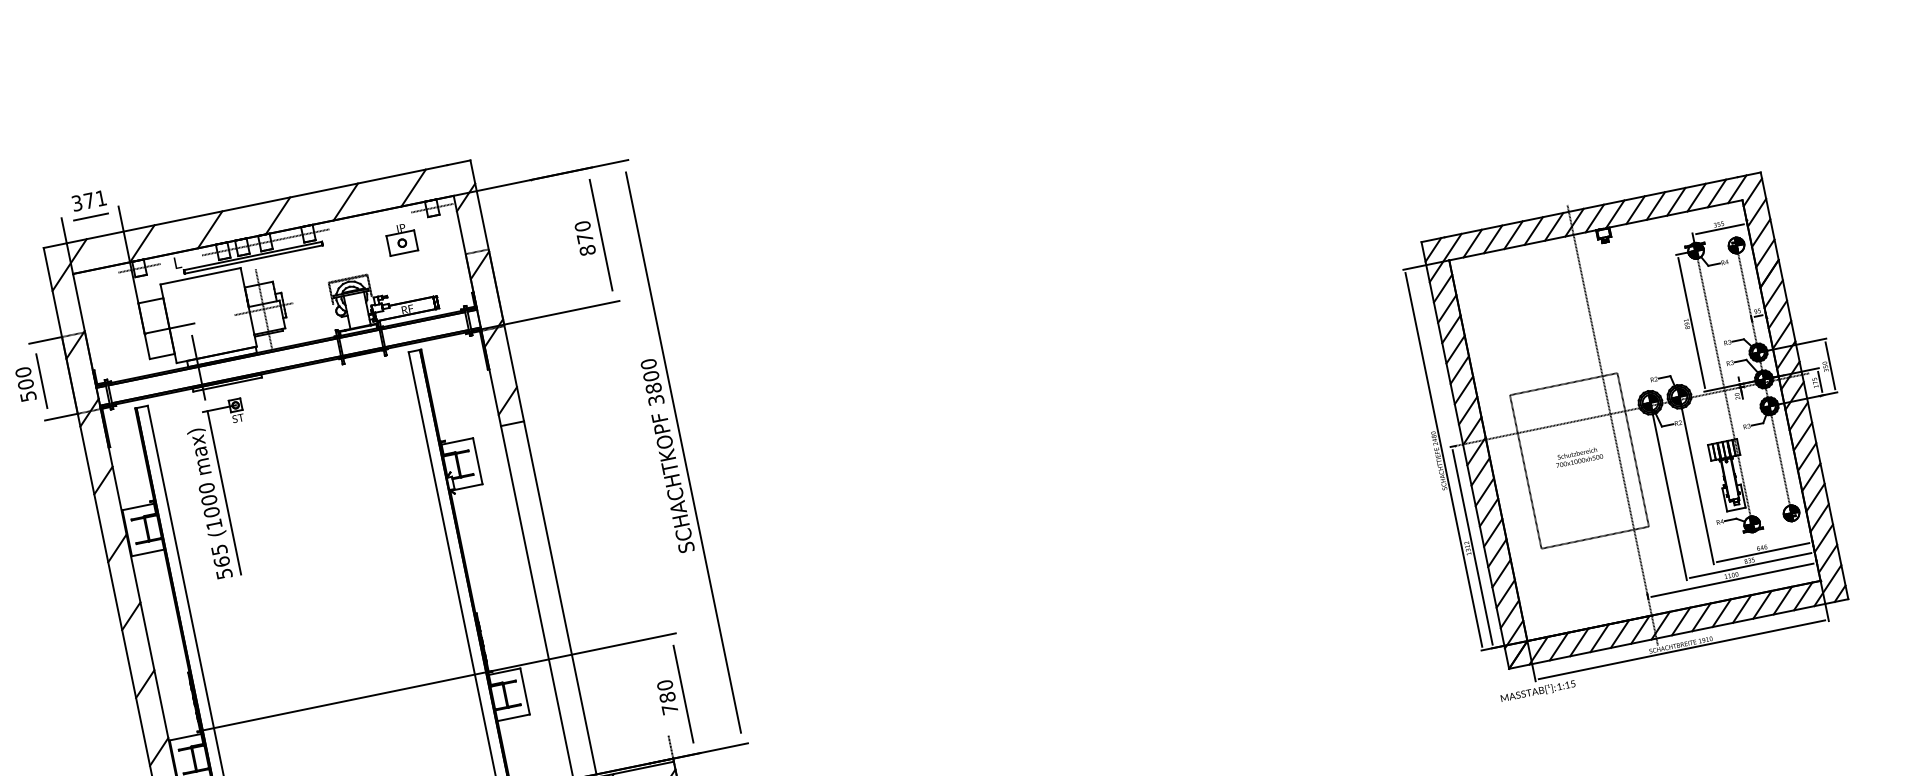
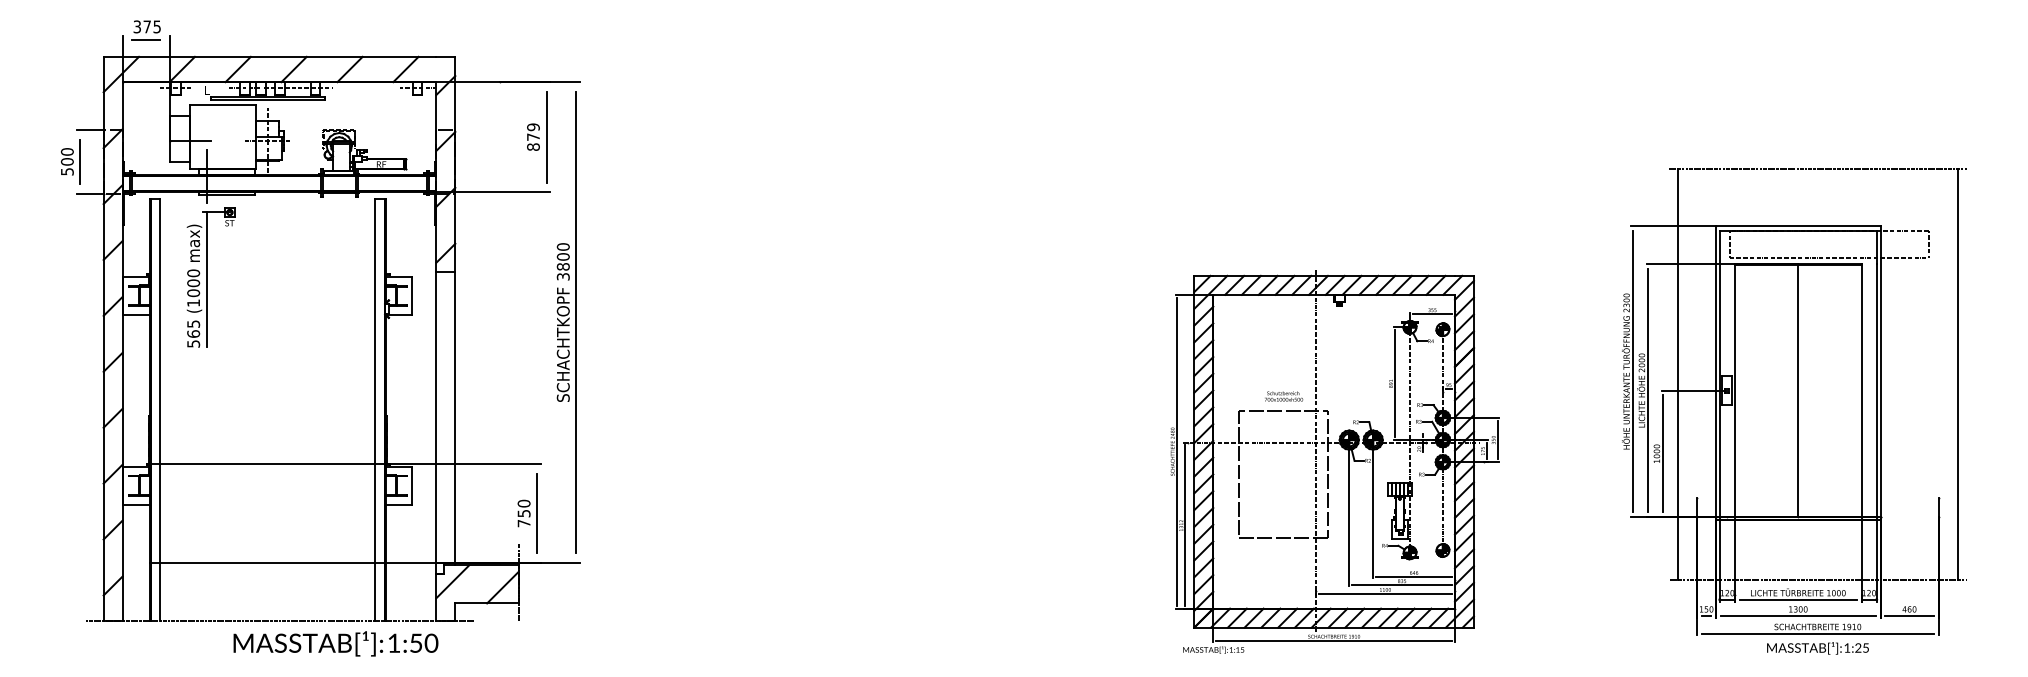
text: (100, 198) -> (156, 26), 371 -> 375
text: (582, 226) -> (533, 127), 870 -> 879
part: (400, 238) -> (387, 107), removed
text: (1579, 456) -> (1284, 396), moved
text: (666, 697) -> (523, 513), 780 -> 750

